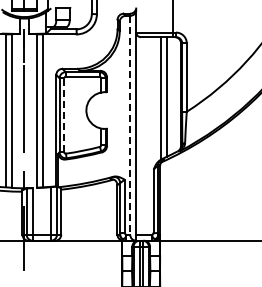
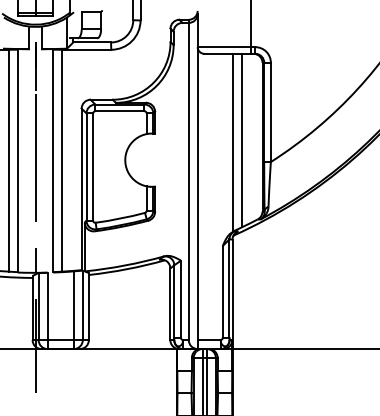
line: (64, 115) -> (93, 167), dashed -> solid
line: (130, 125) -> (189, 181), dashed -> solid

